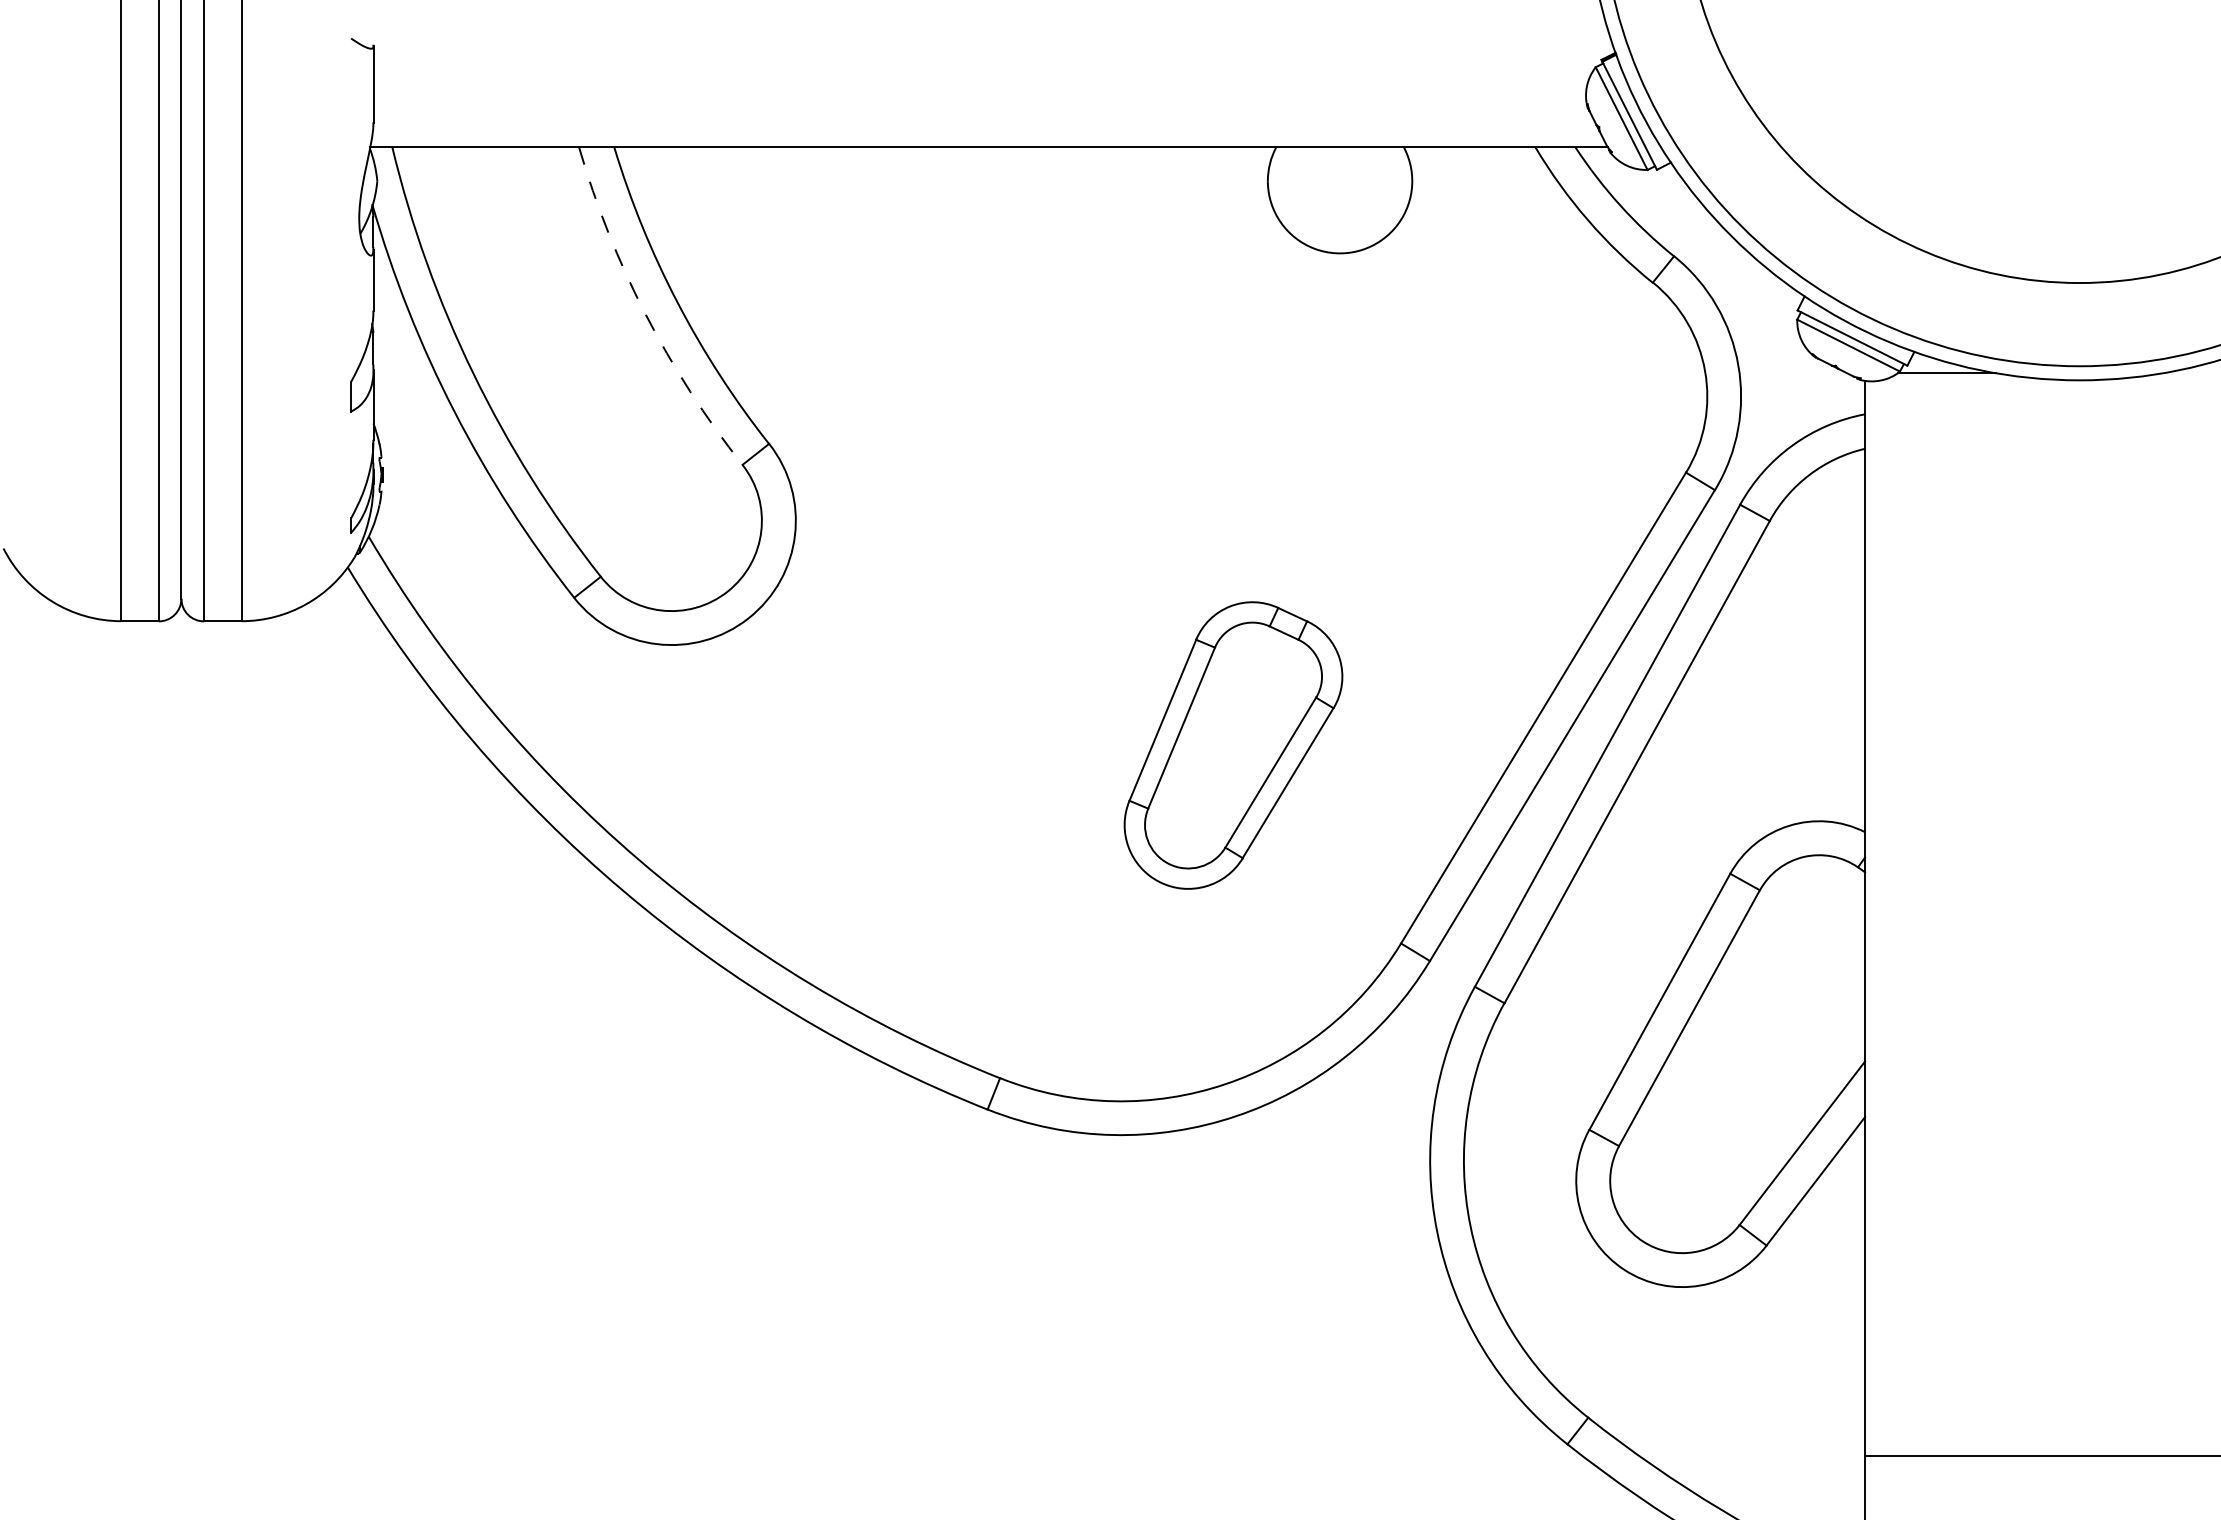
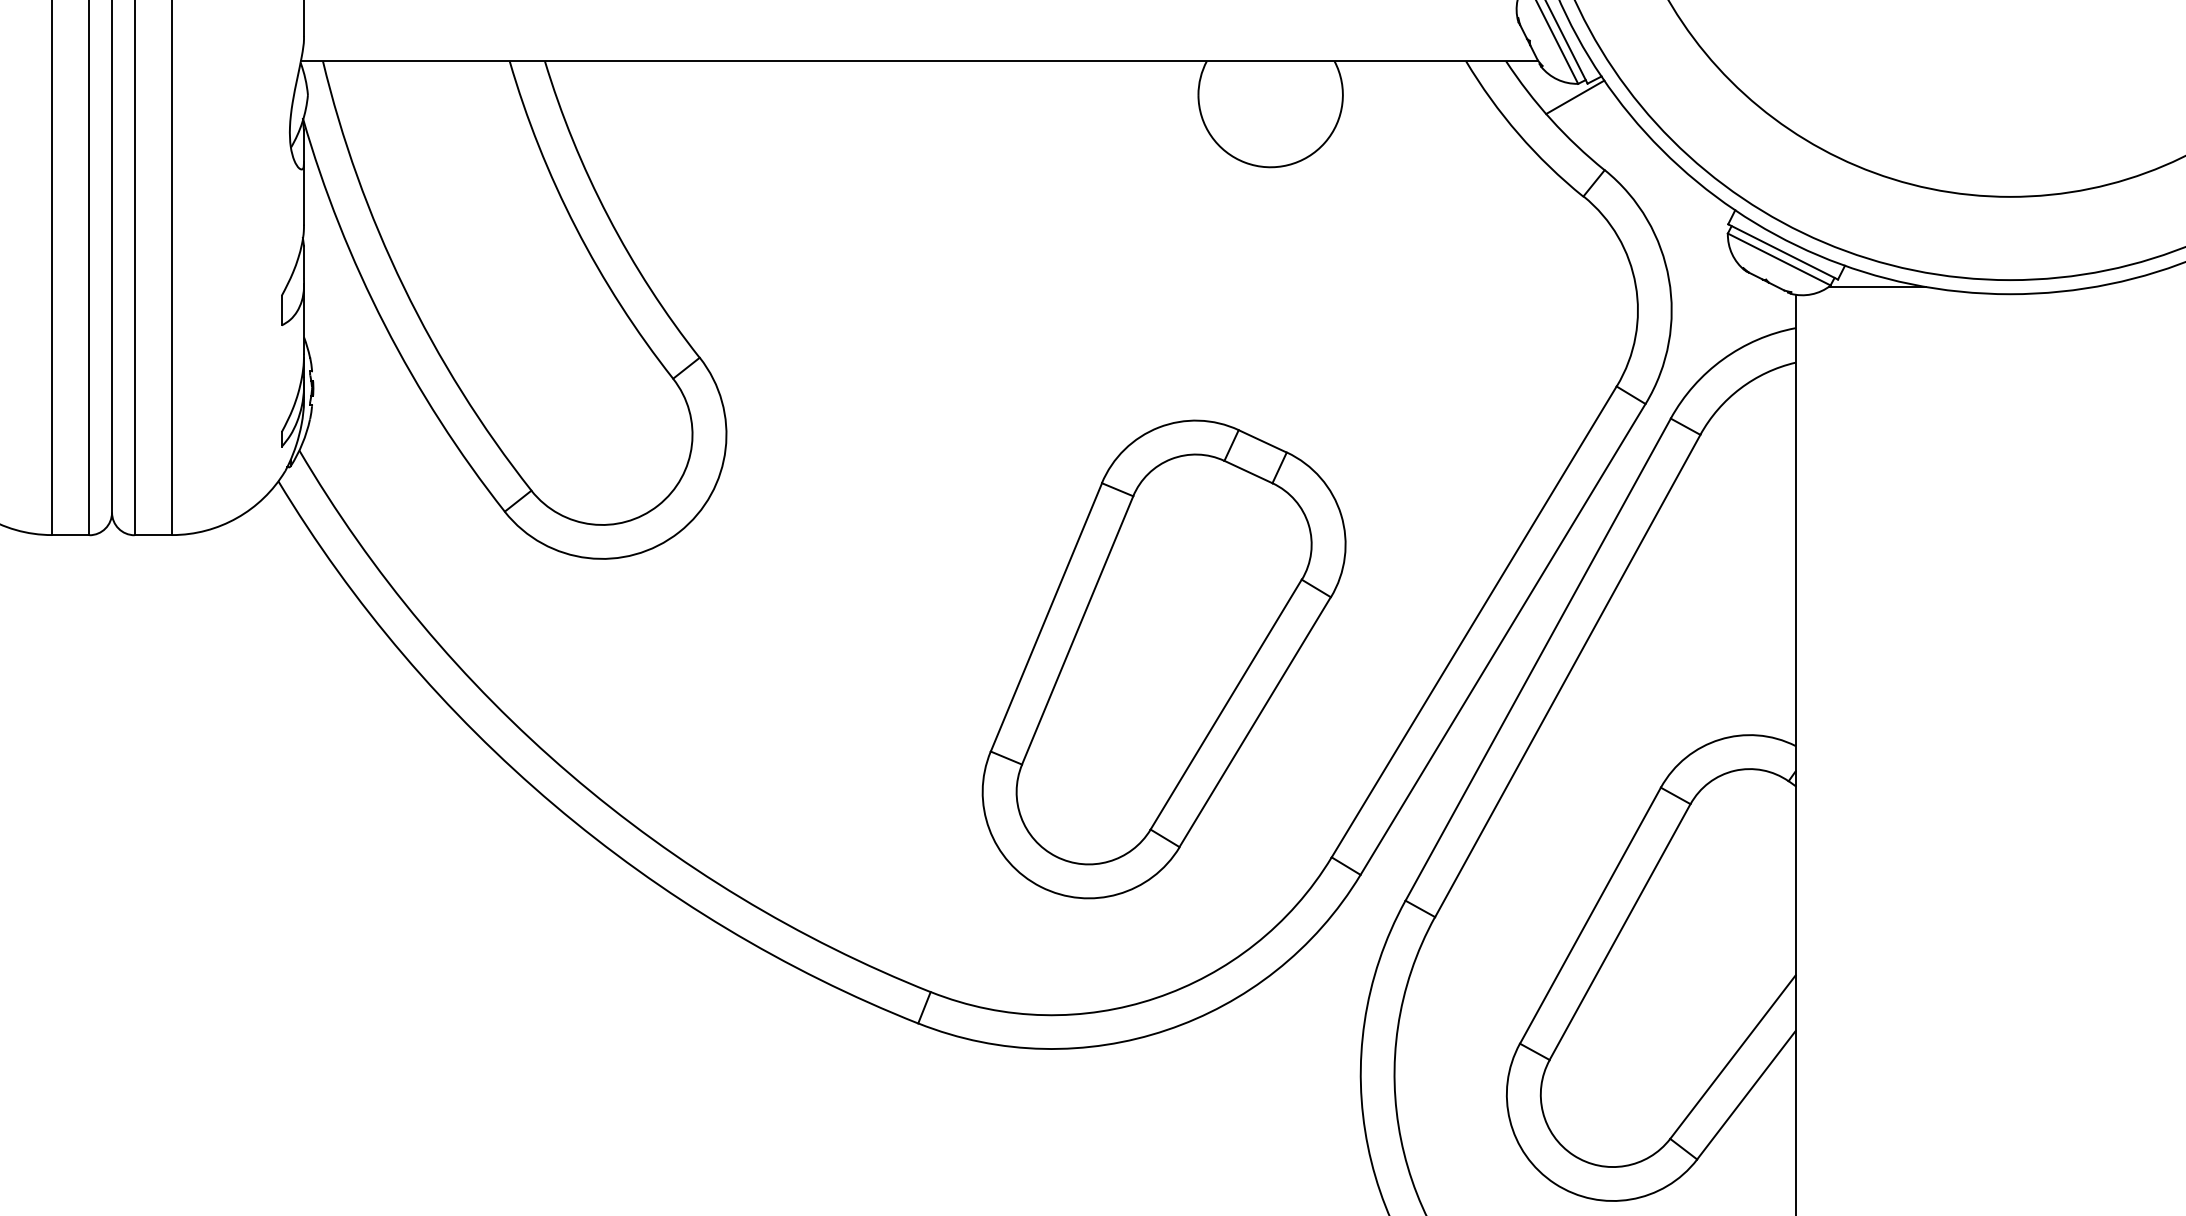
line: (1644, 183) -> (1575, 97), added
arc: (645, 313) -> (576, 227), dashed -> solid
part: (1233, 745) -> (1164, 659), size x1.67

